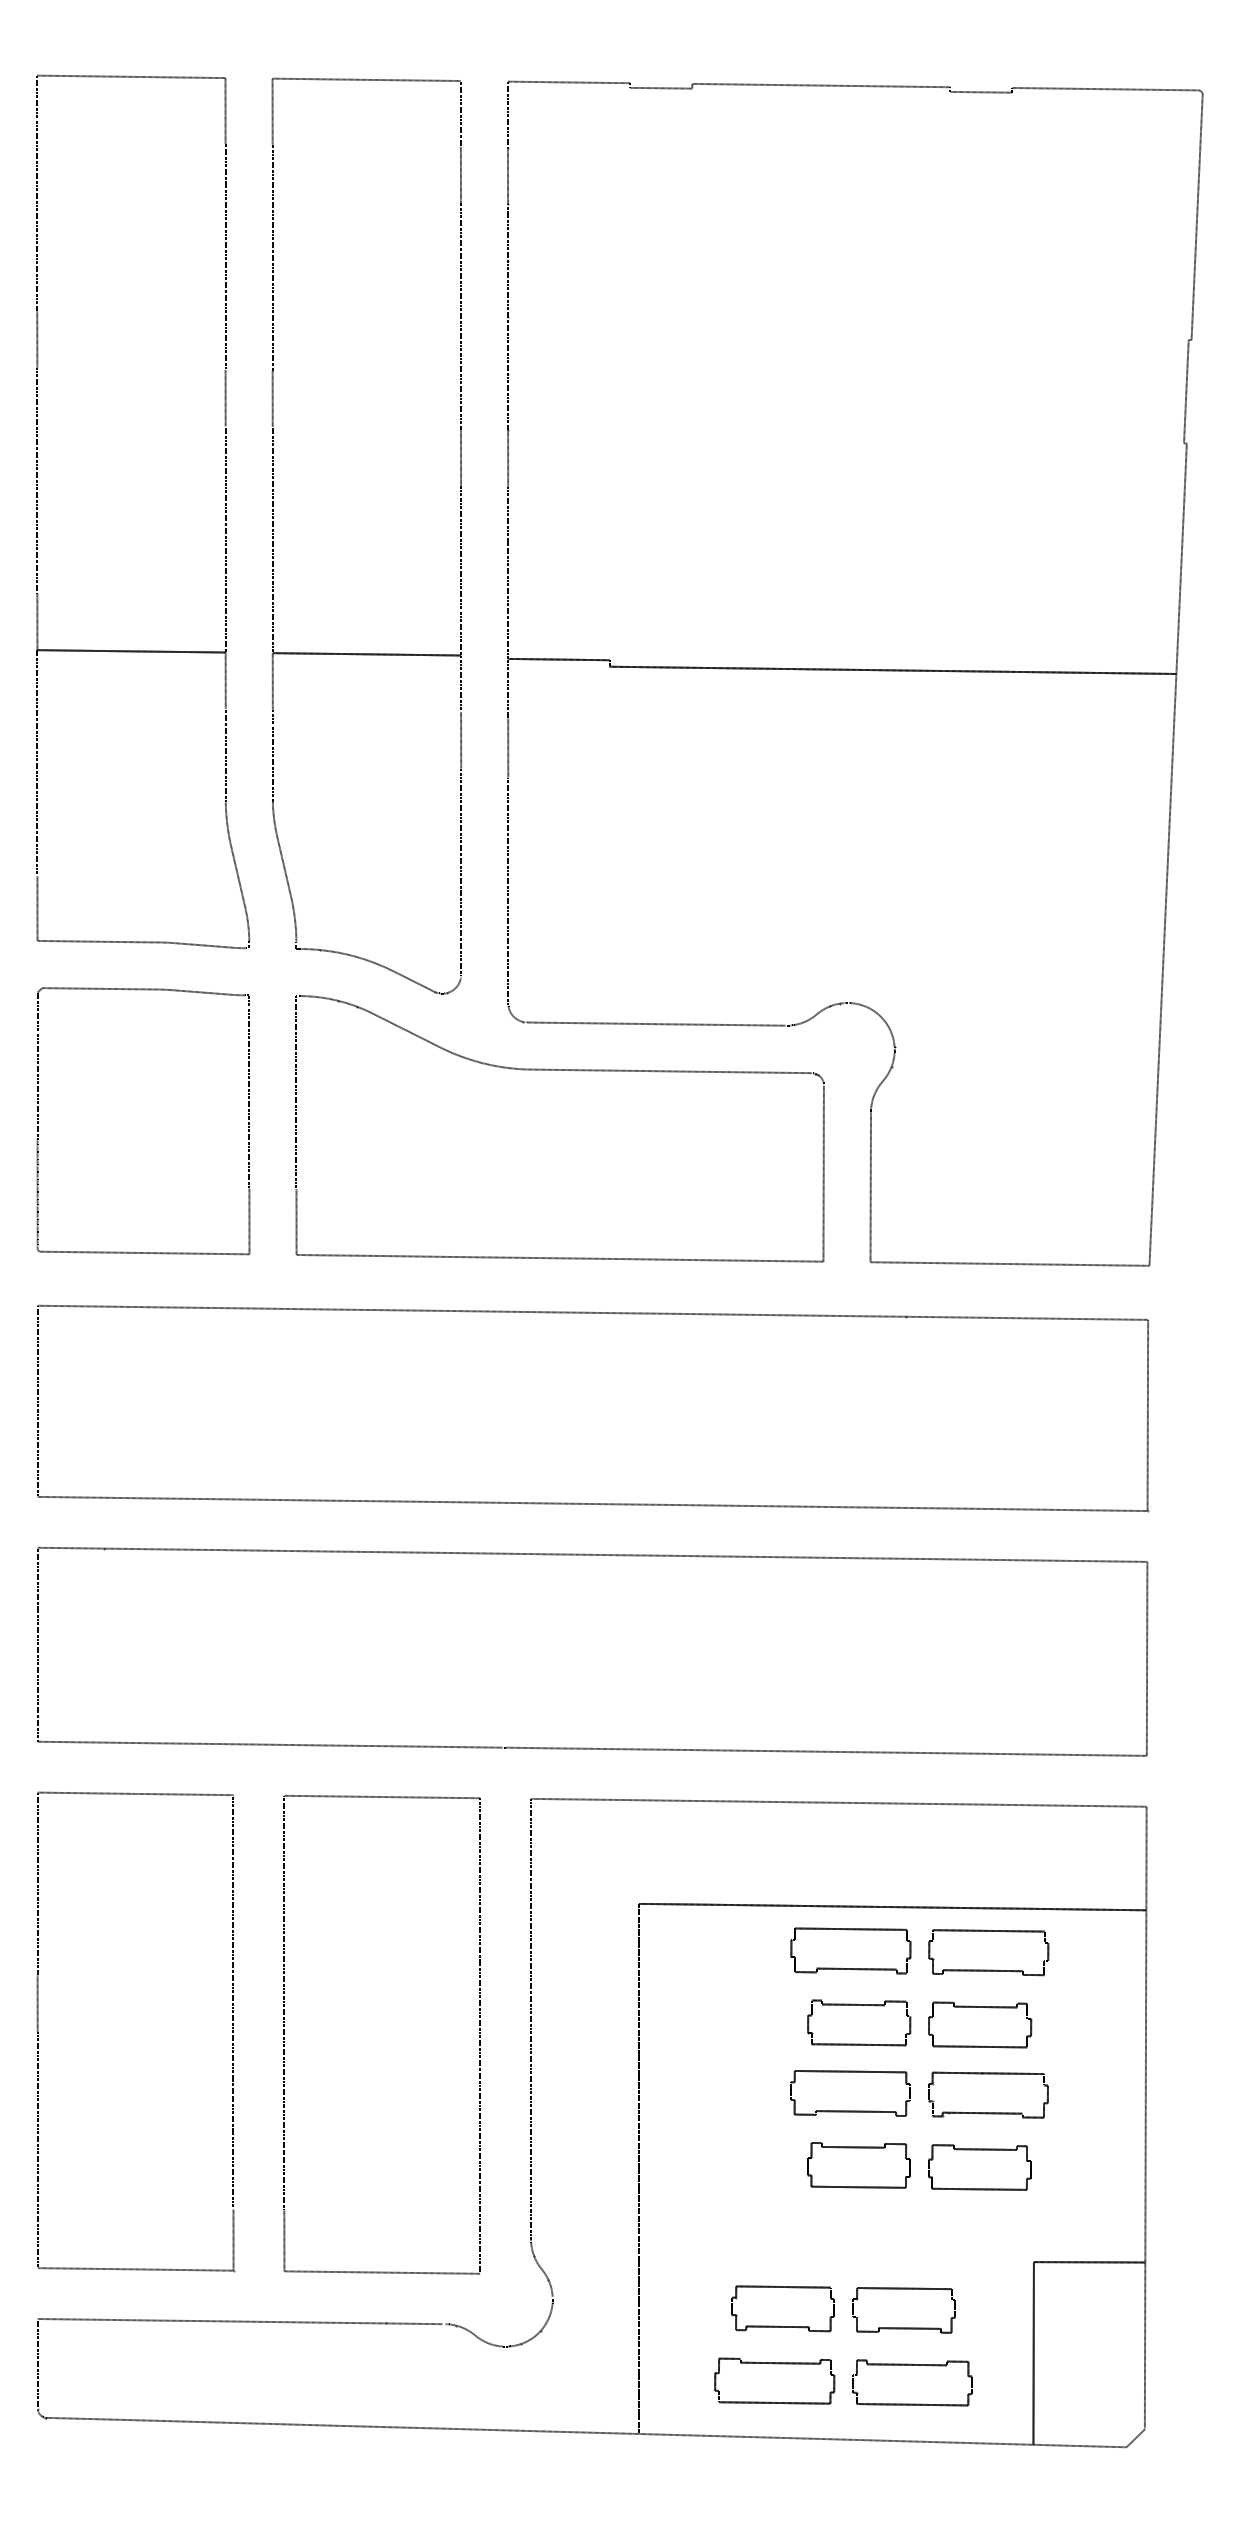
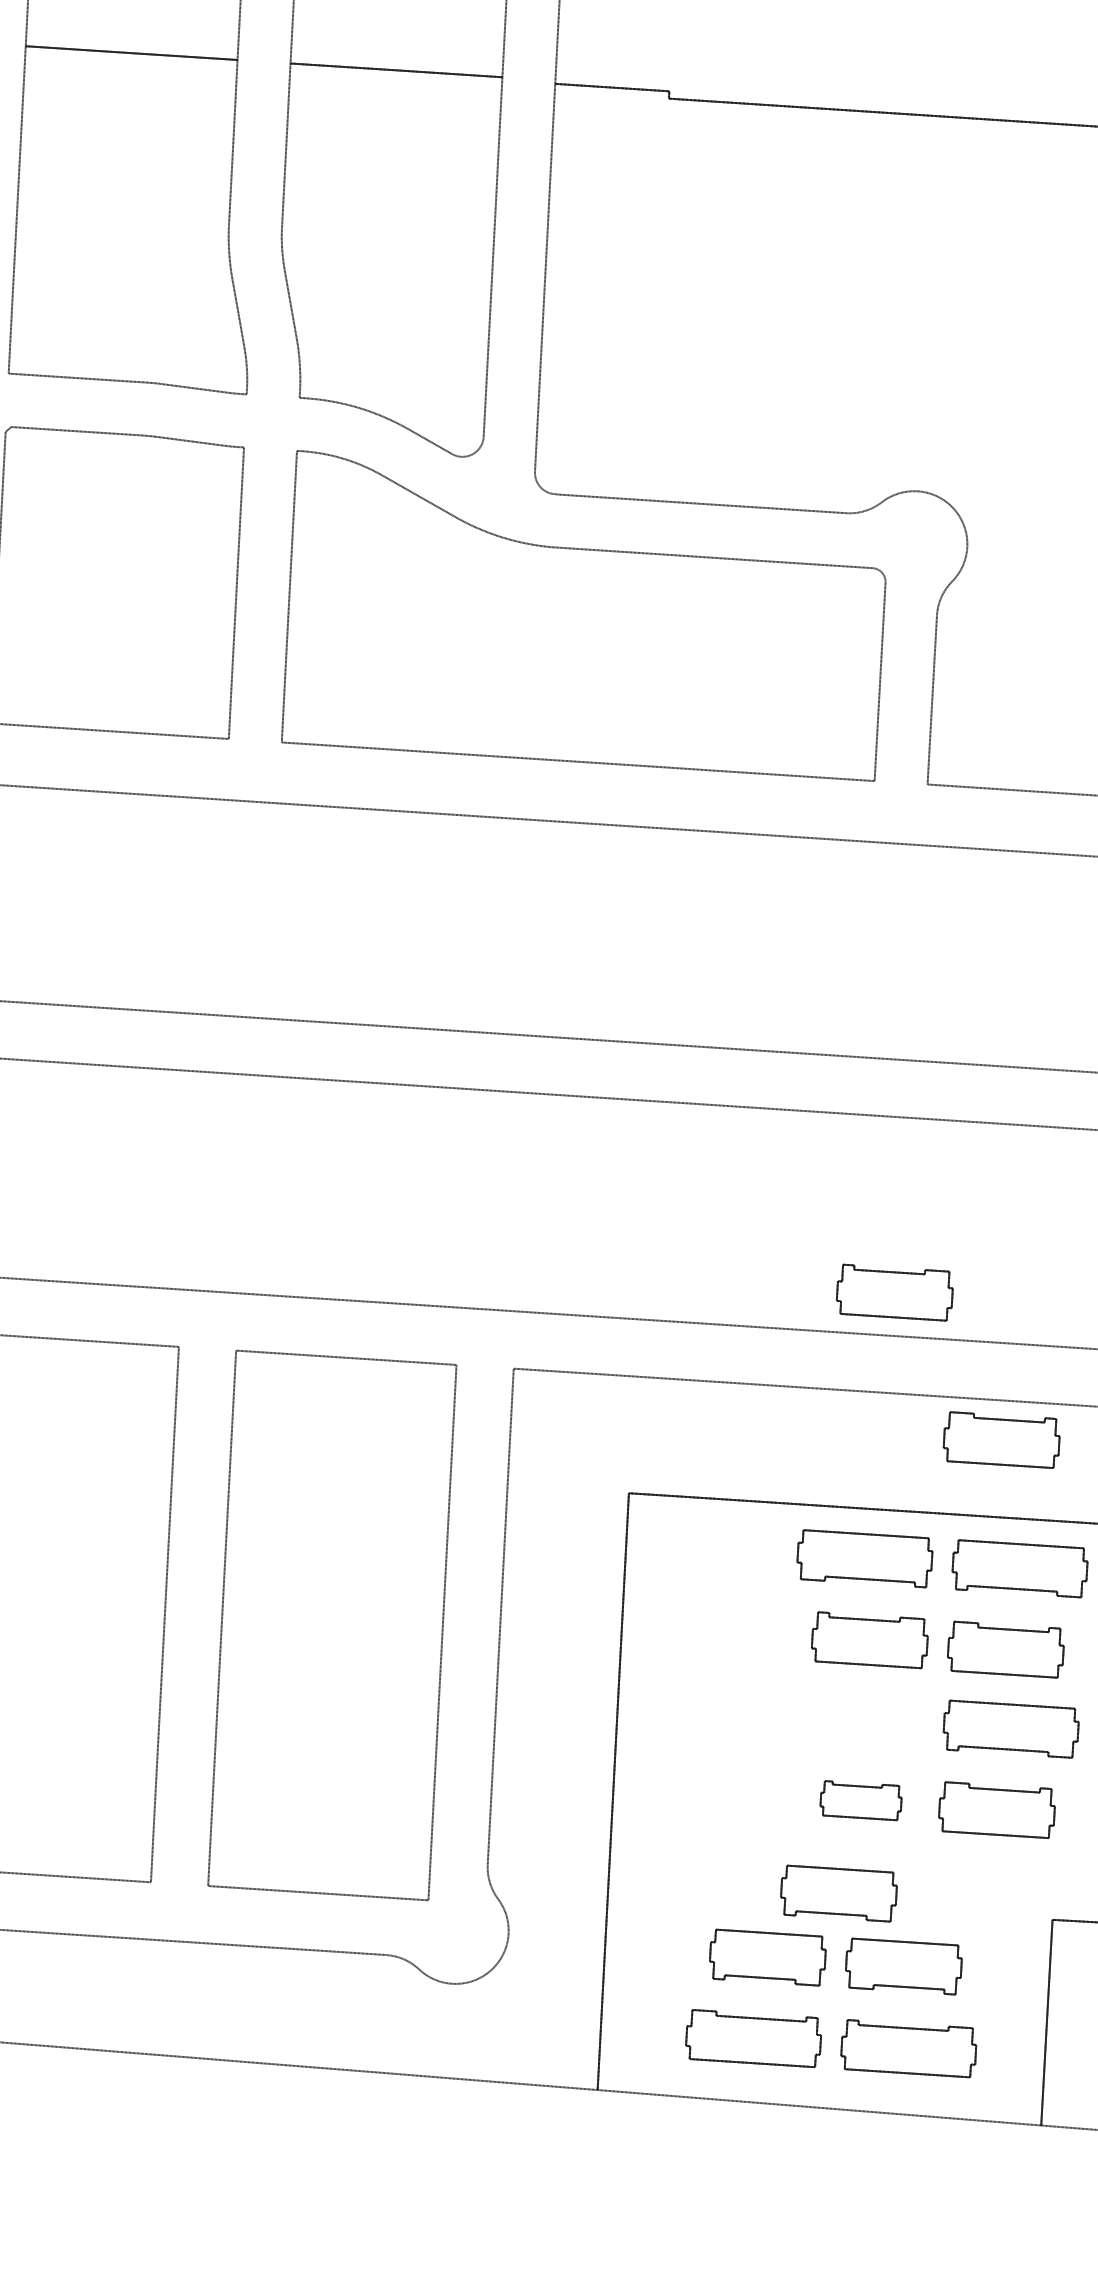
part: (865, 1696) -> (896, 1273), added
part: (966, 1822) -> (1002, 1420), added
part: (850, 2110) -> (854, 1738), removed
part: (858, 2165) -> (860, 1800), size x0.7
part: (838, 2265) -> (832, 1912), added

